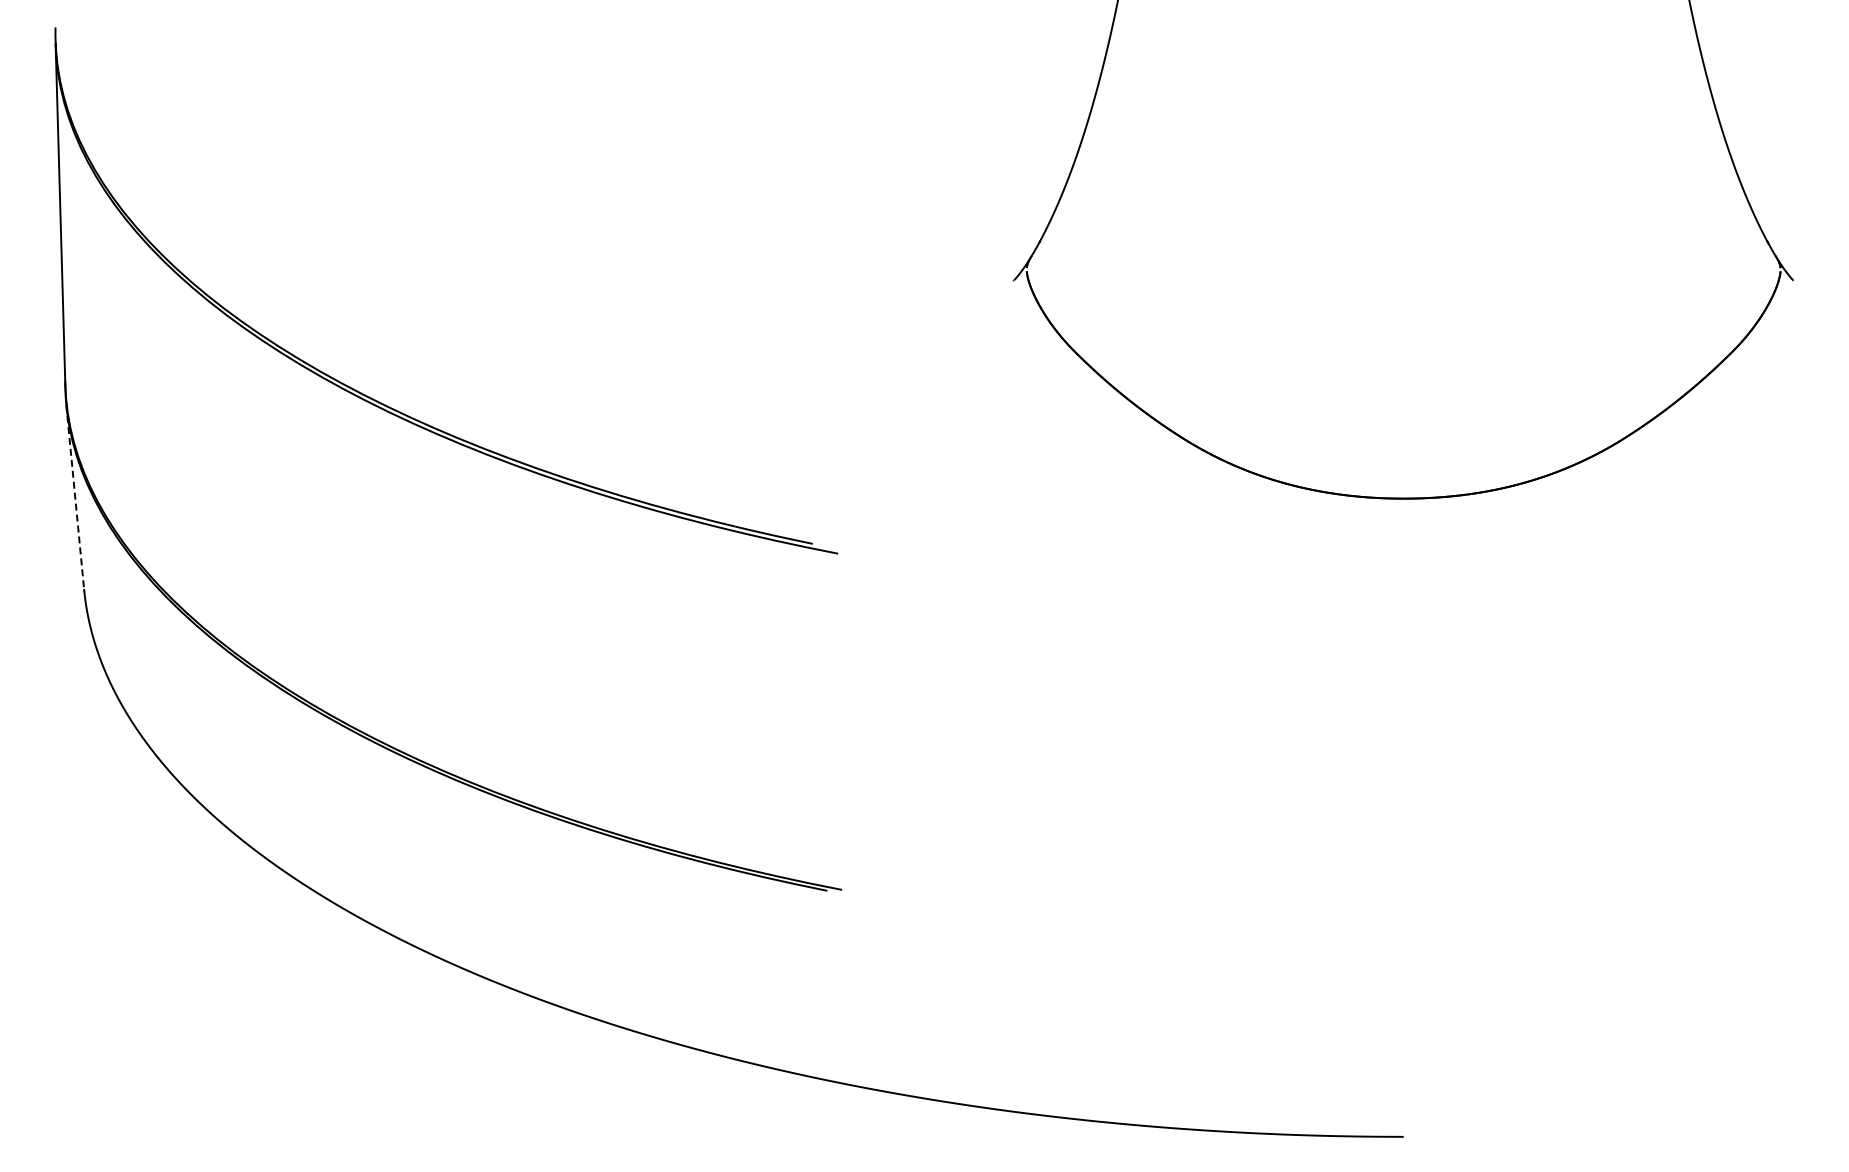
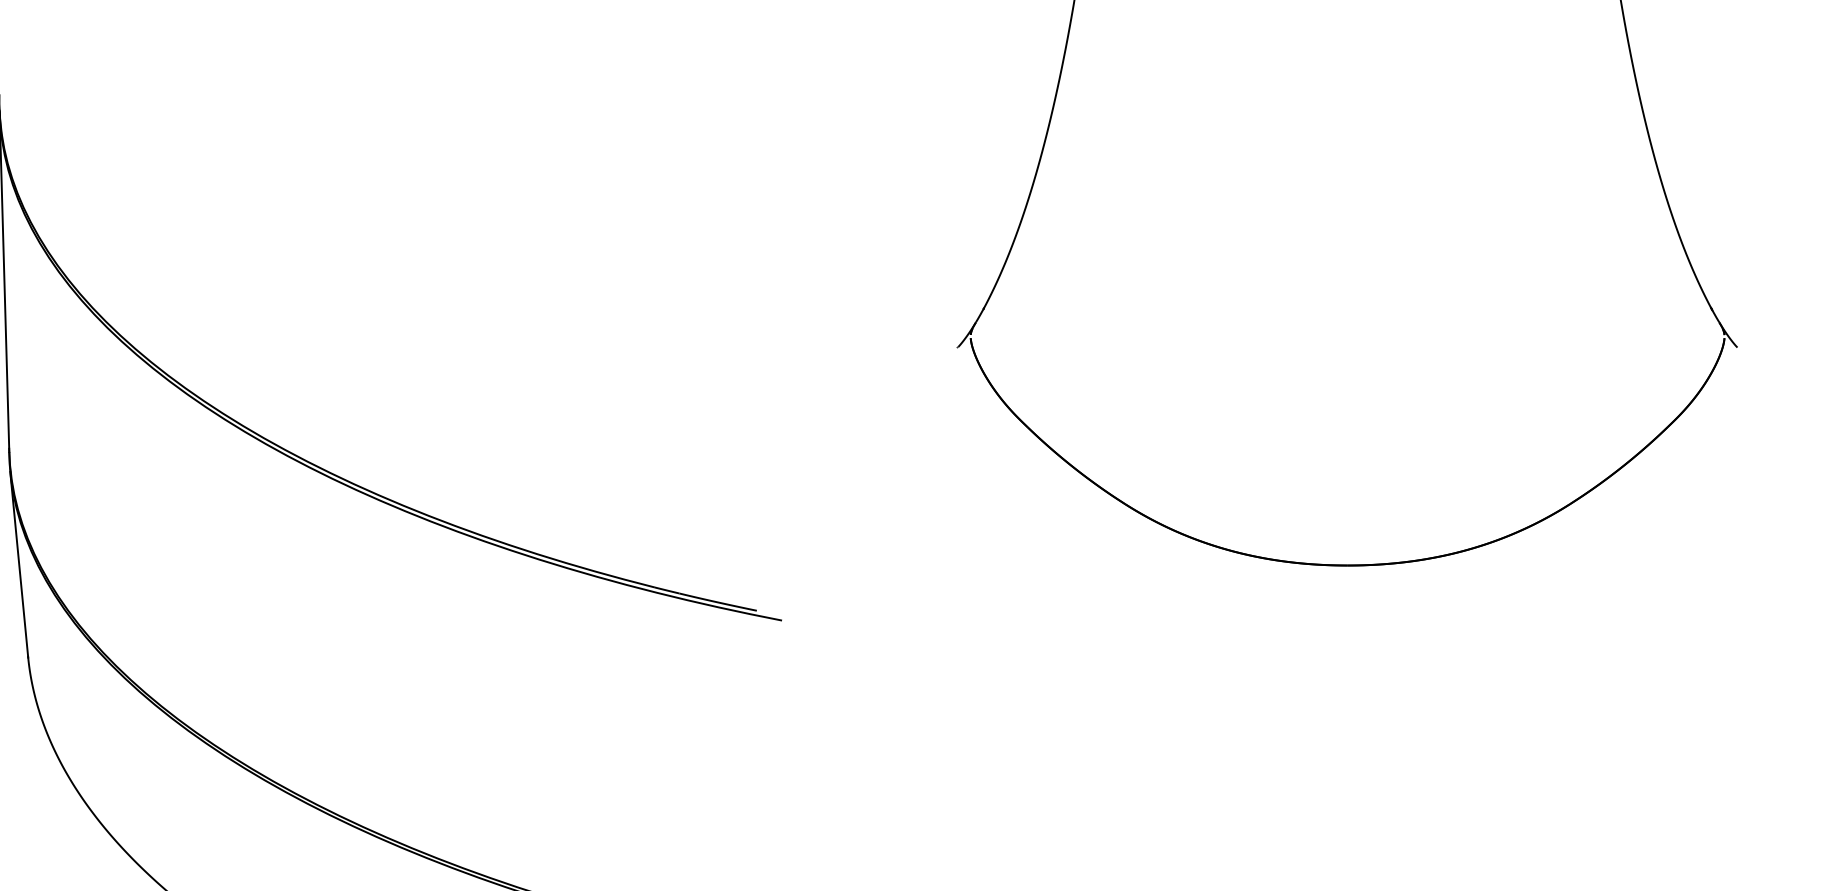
line: (75, 497) -> (19, 564), dashed -> solid

